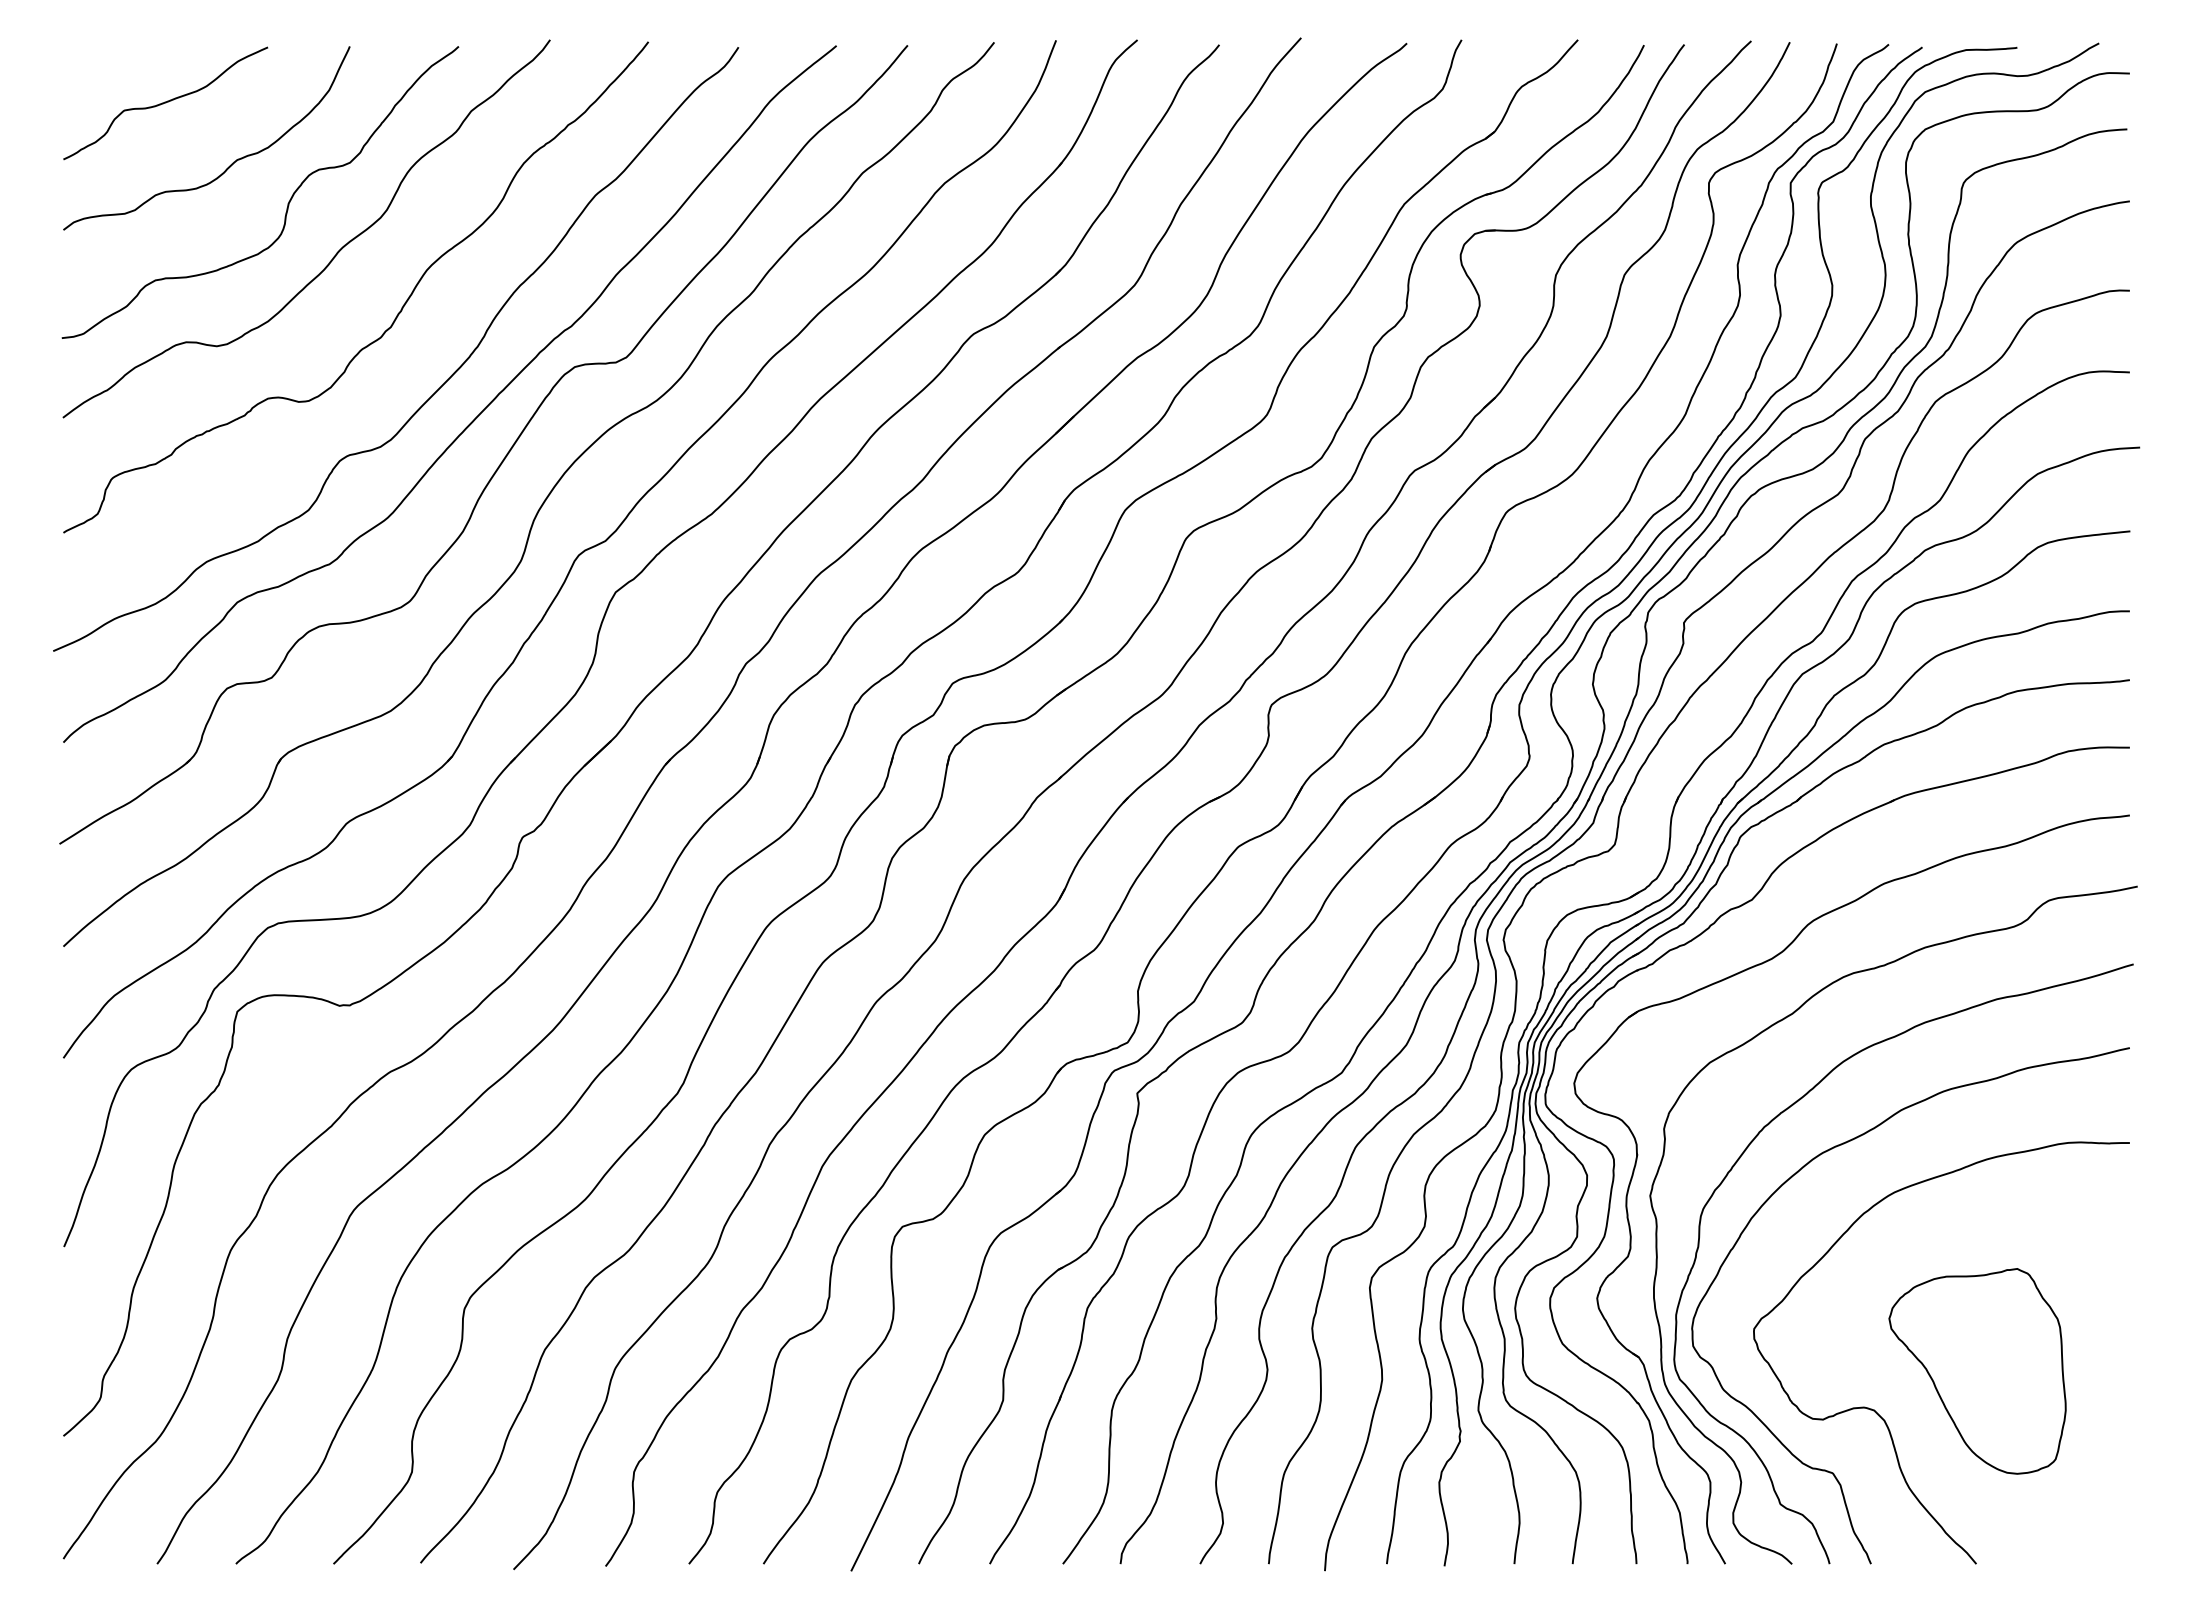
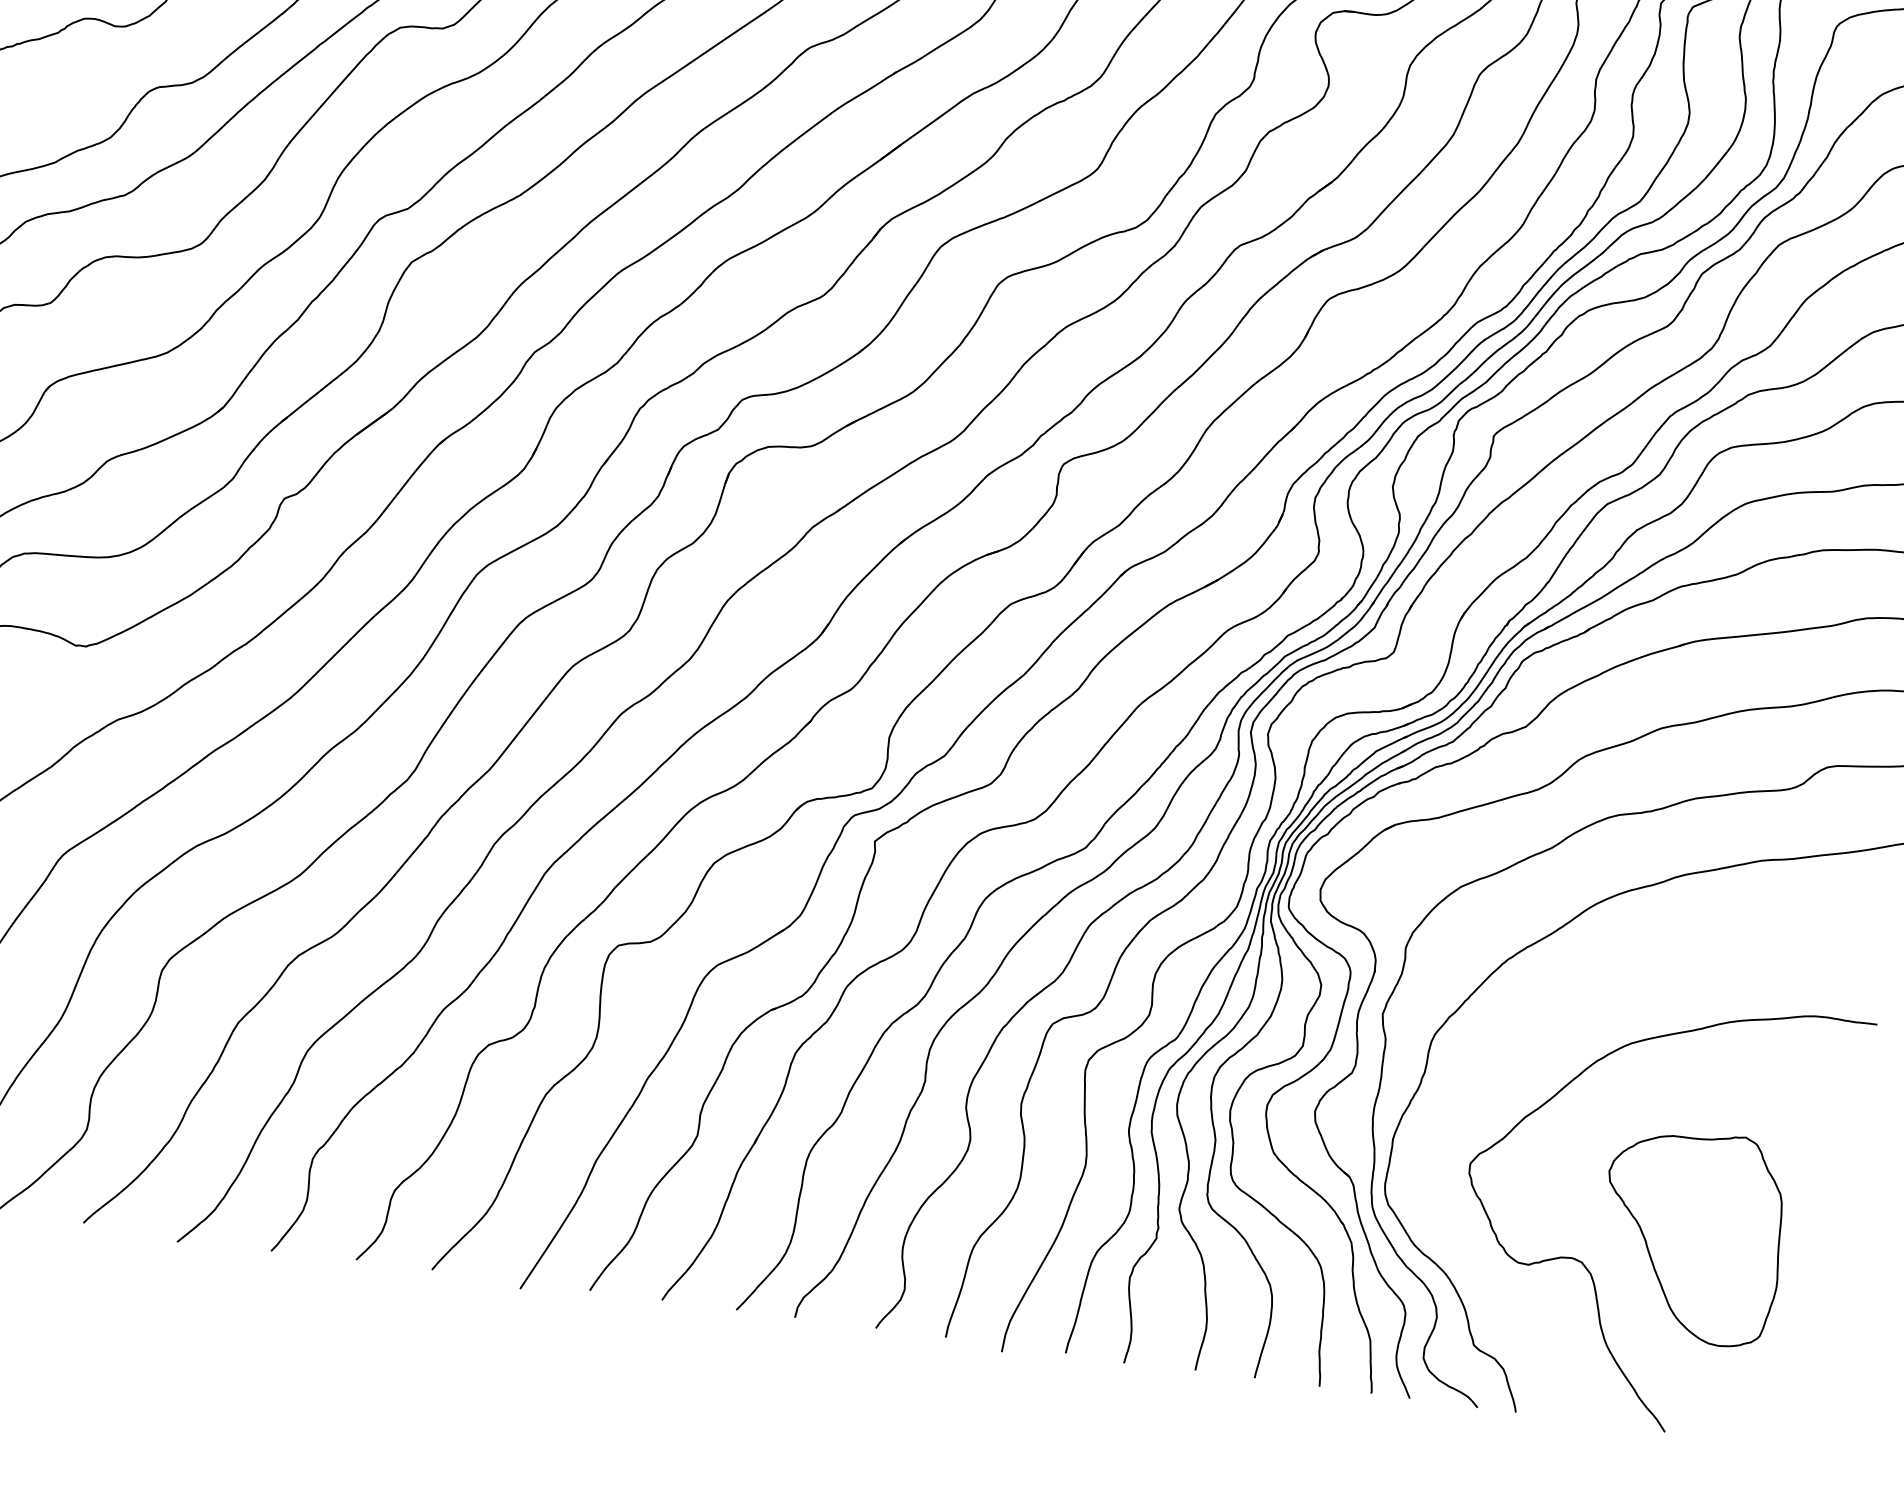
curve: (1796, 1174) -> (1534, 1012), removed

